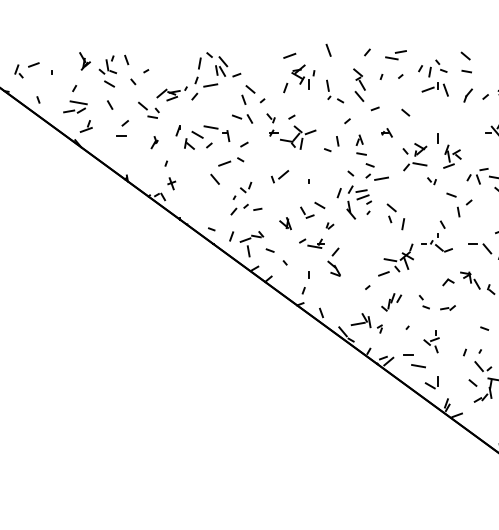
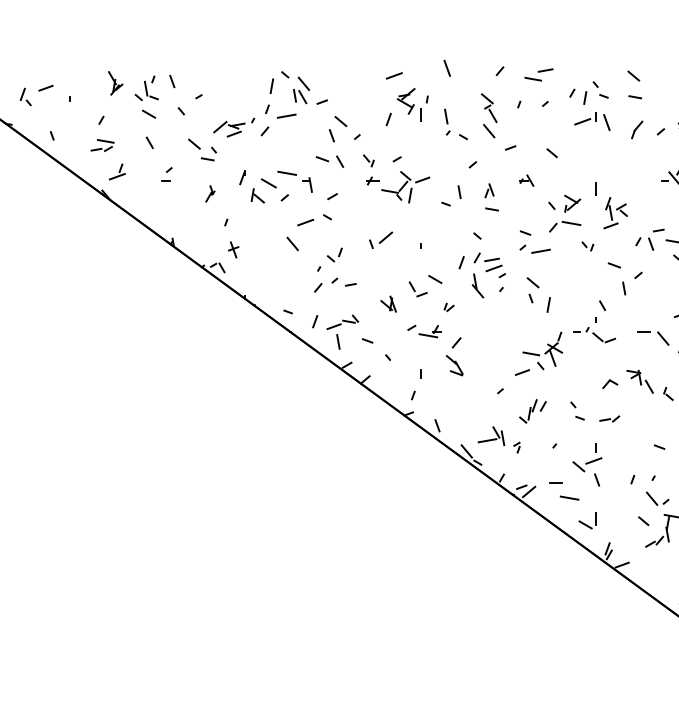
part: (75, 106) -> (102, 144), size x0.71
part: (122, 127) -> (166, 173), size x0.62
part: (376, 171) -> (534, 241), moved
part: (431, 341) -> (587, 464), size x1.43

